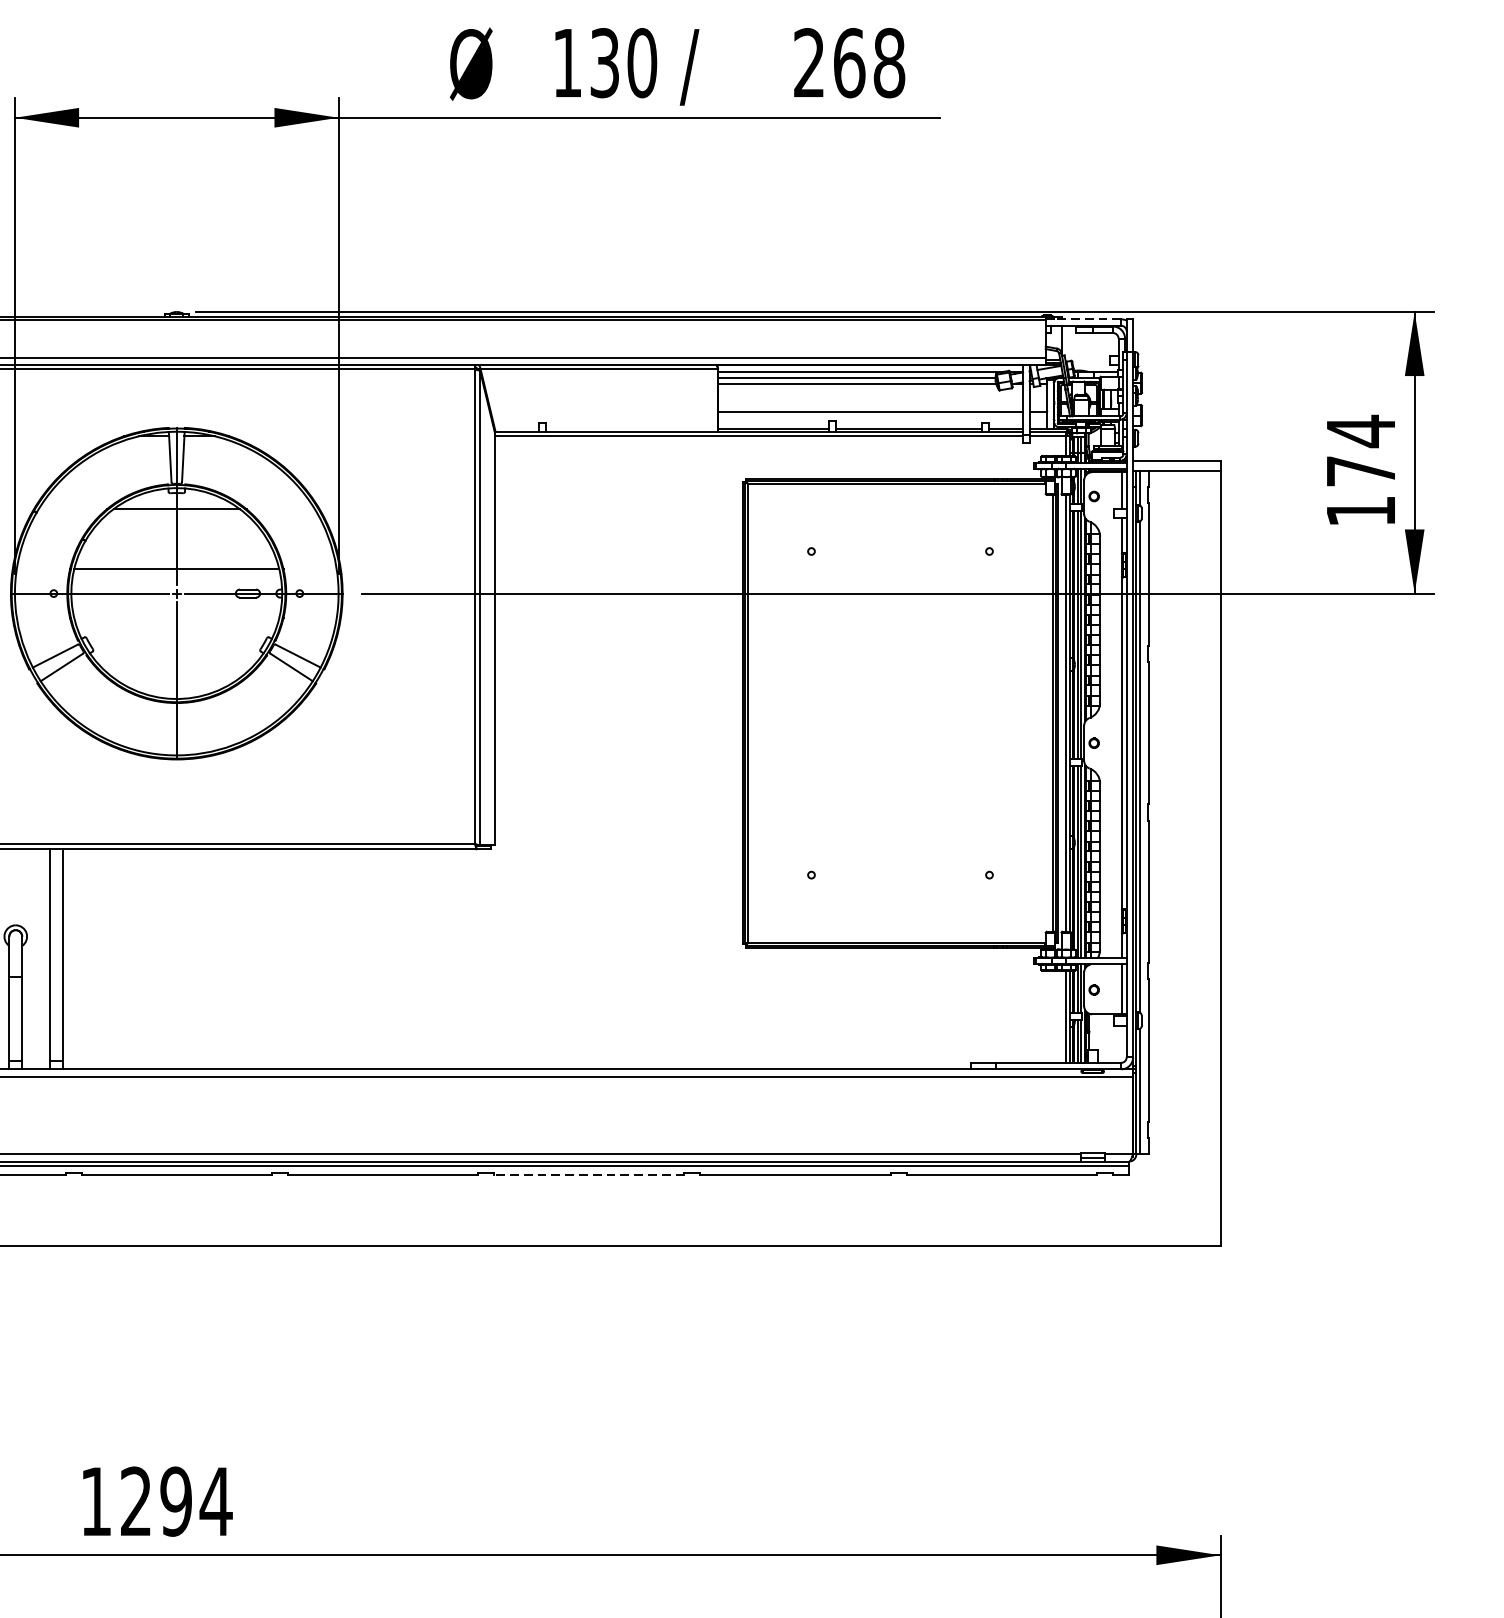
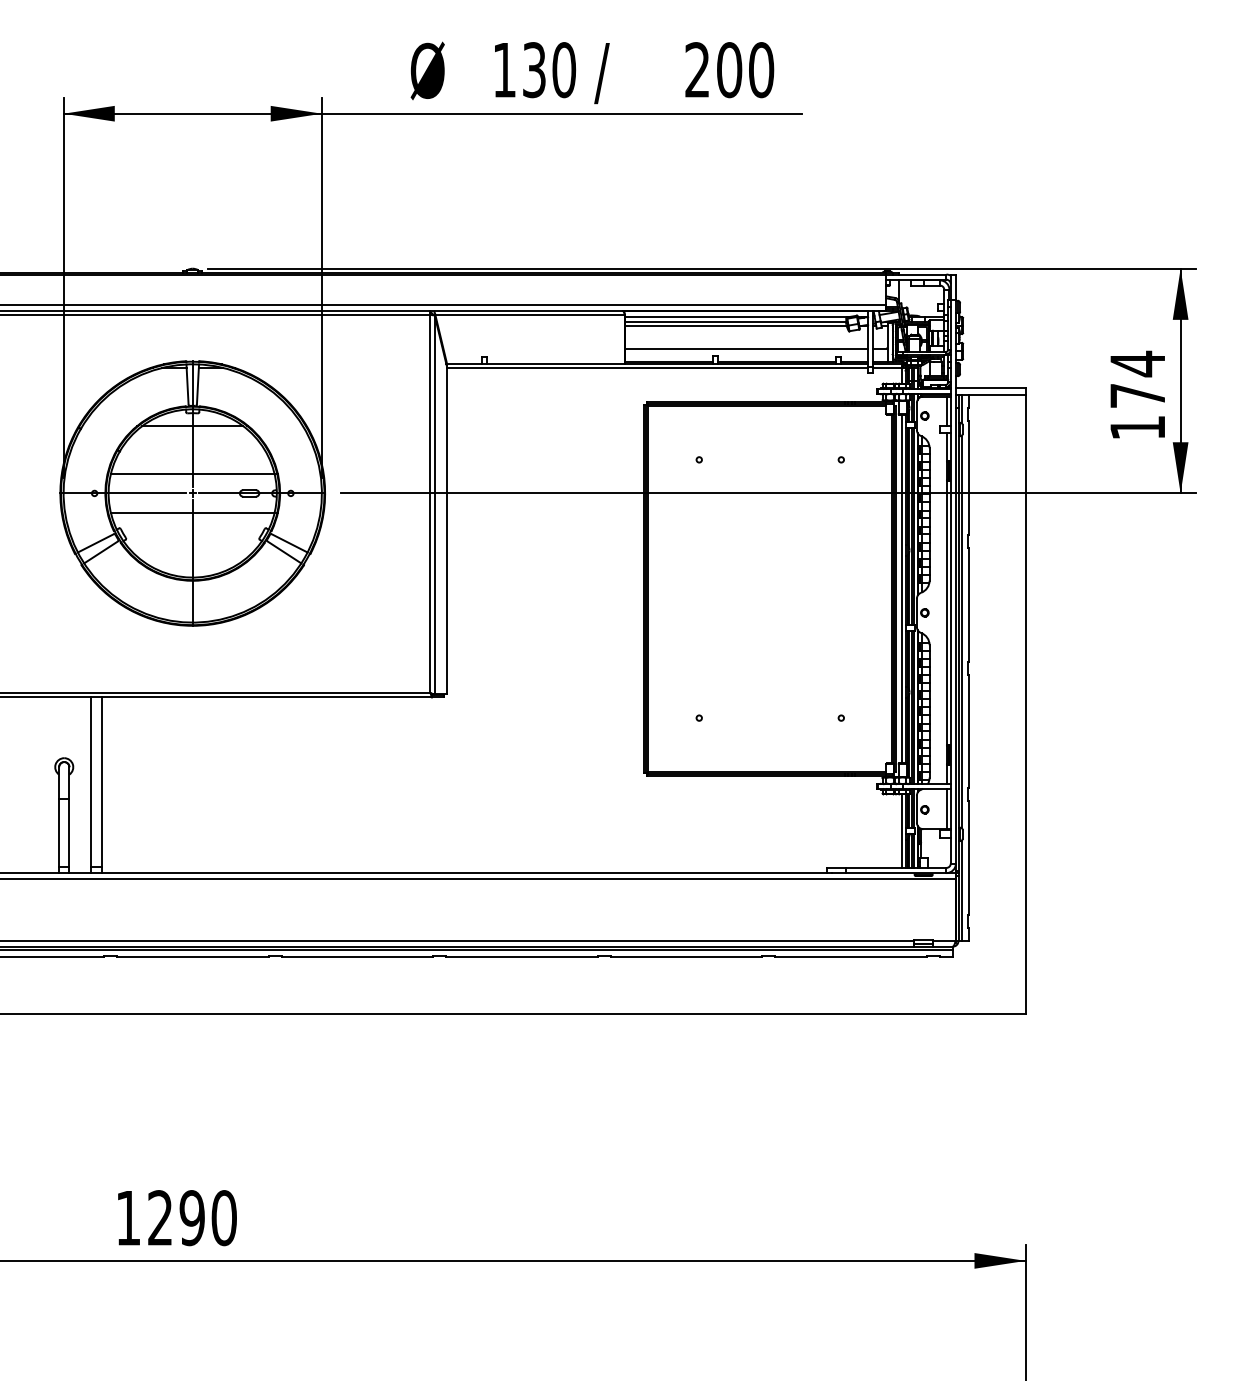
text: (869, 63) -> (745, 70), 268 -> 200
line: (1087, 319) -> (919, 274), dashed -> solid
line: (176, 617) -> (192, 512), added
line: (588, 1175) -> (521, 957), dashed -> solid
text: (215, 1502) -> (223, 1218), 1294 -> 1290

